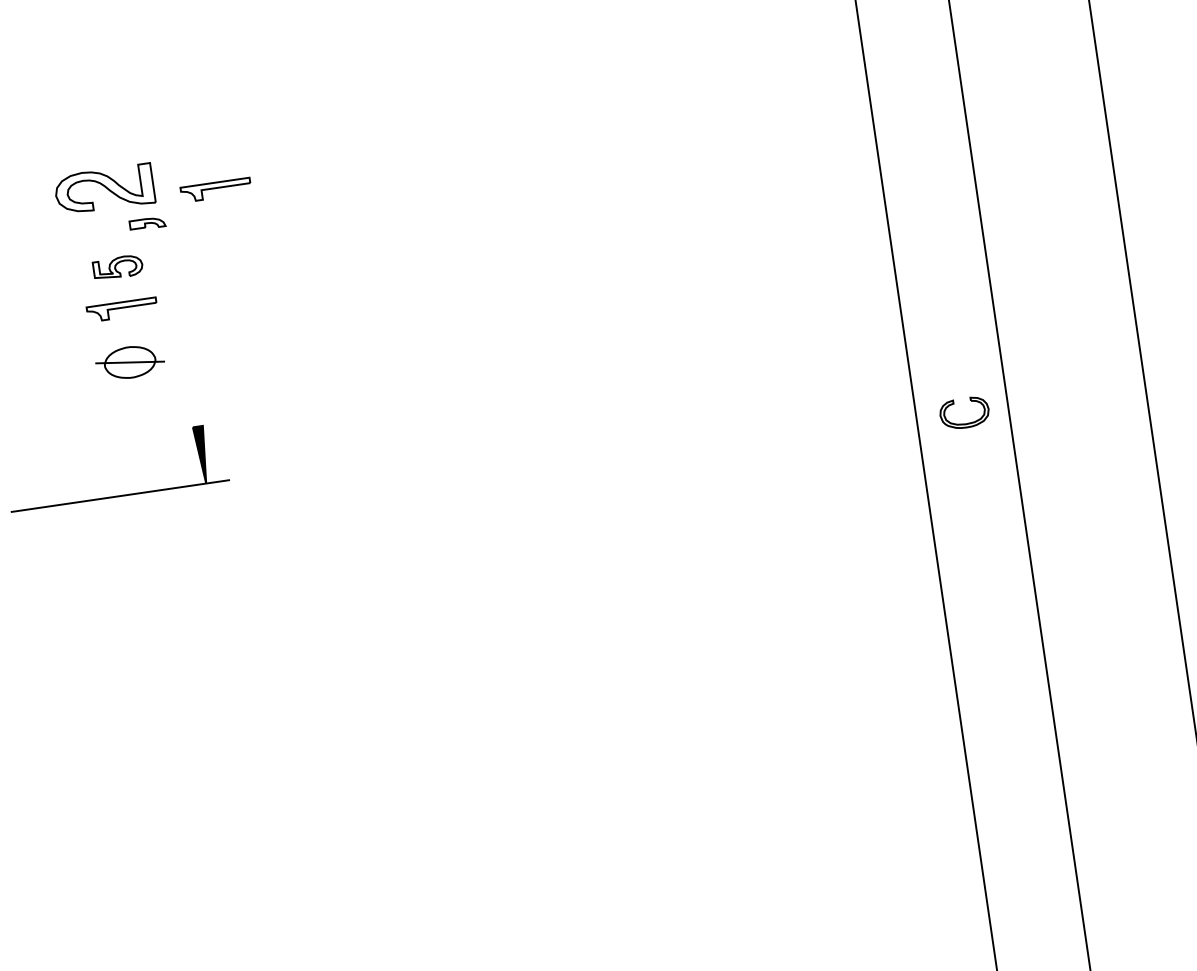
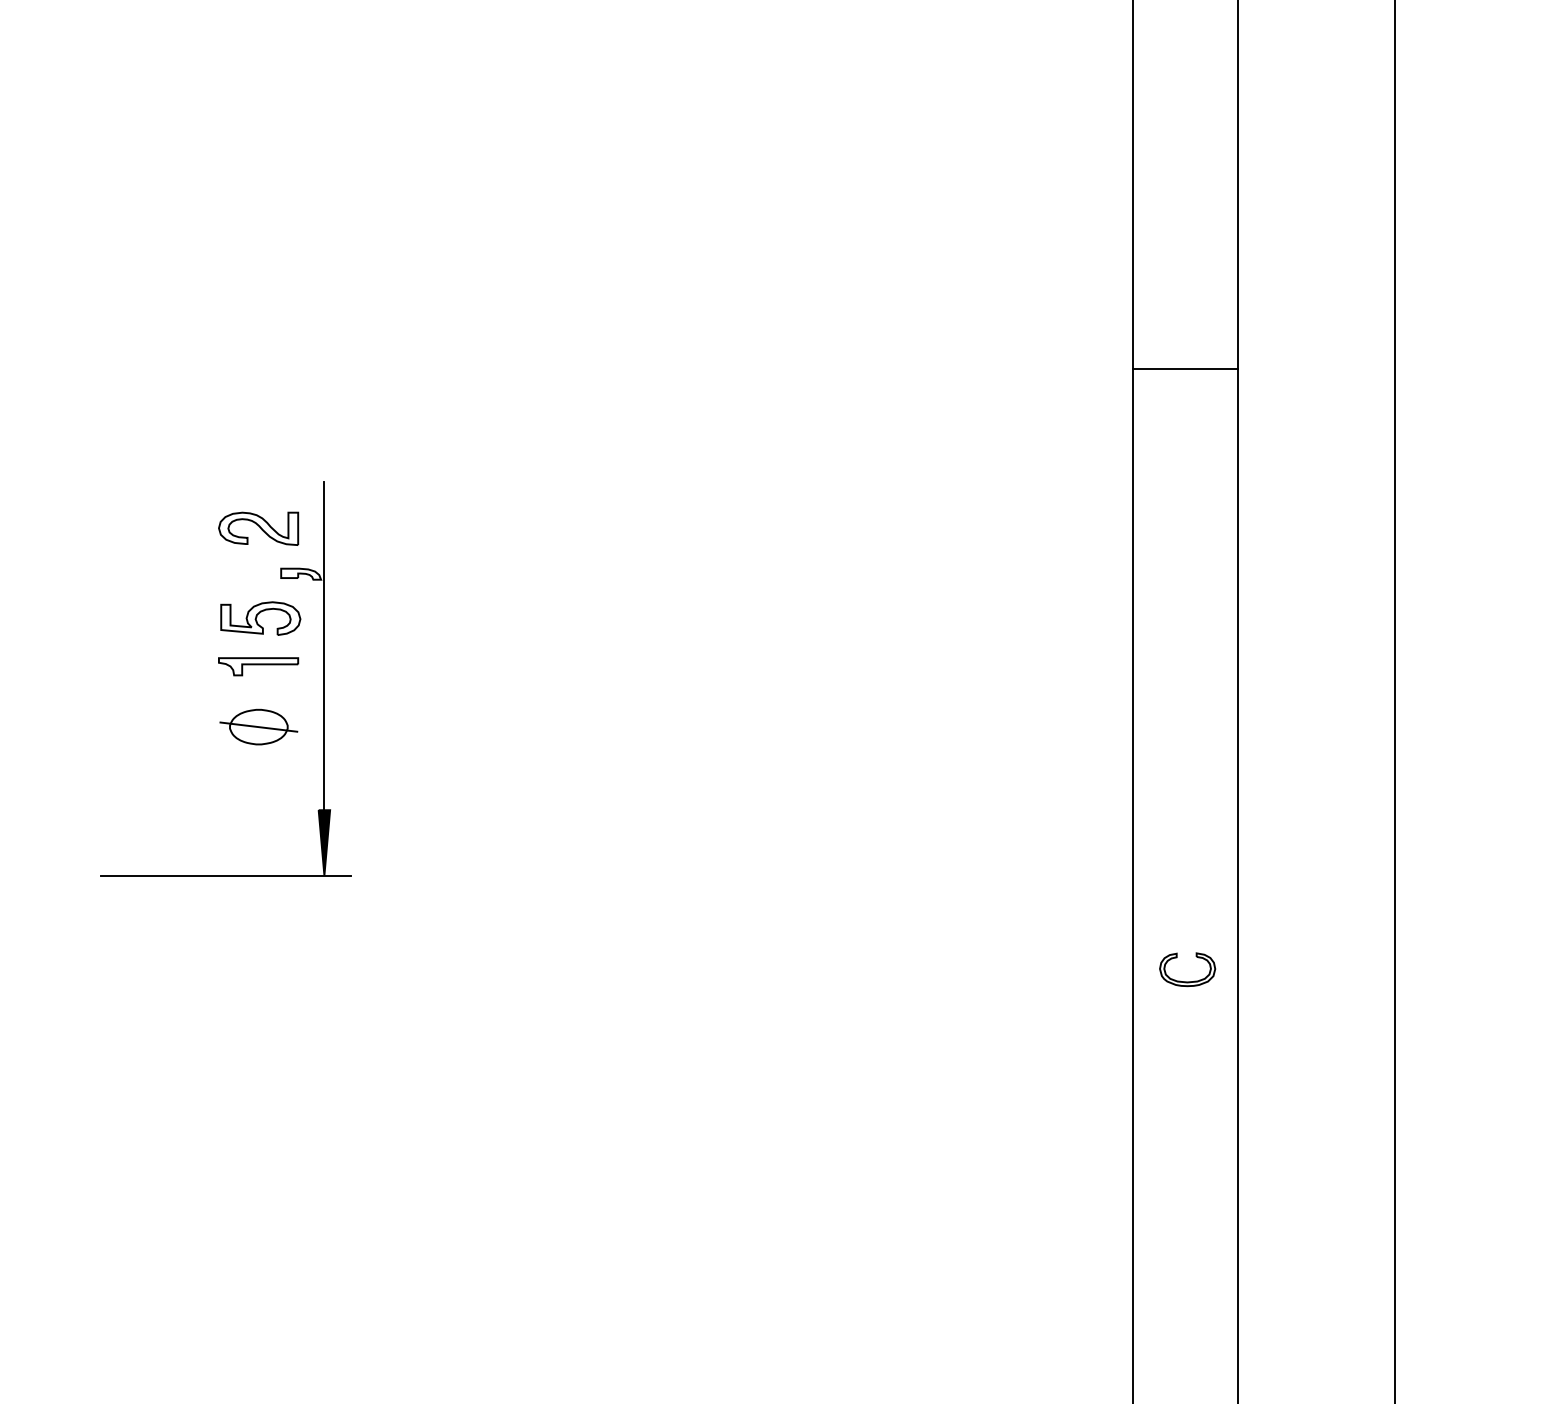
part: (104, 189) -> (258, 528), size x0.71
part: (216, 190) -> (383, 547), removed
part: (117, 267) -> (260, 618), size x1.43
line: (177, 283) -> (324, 646), added
part: (966, 423) -> (1187, 981), moved

